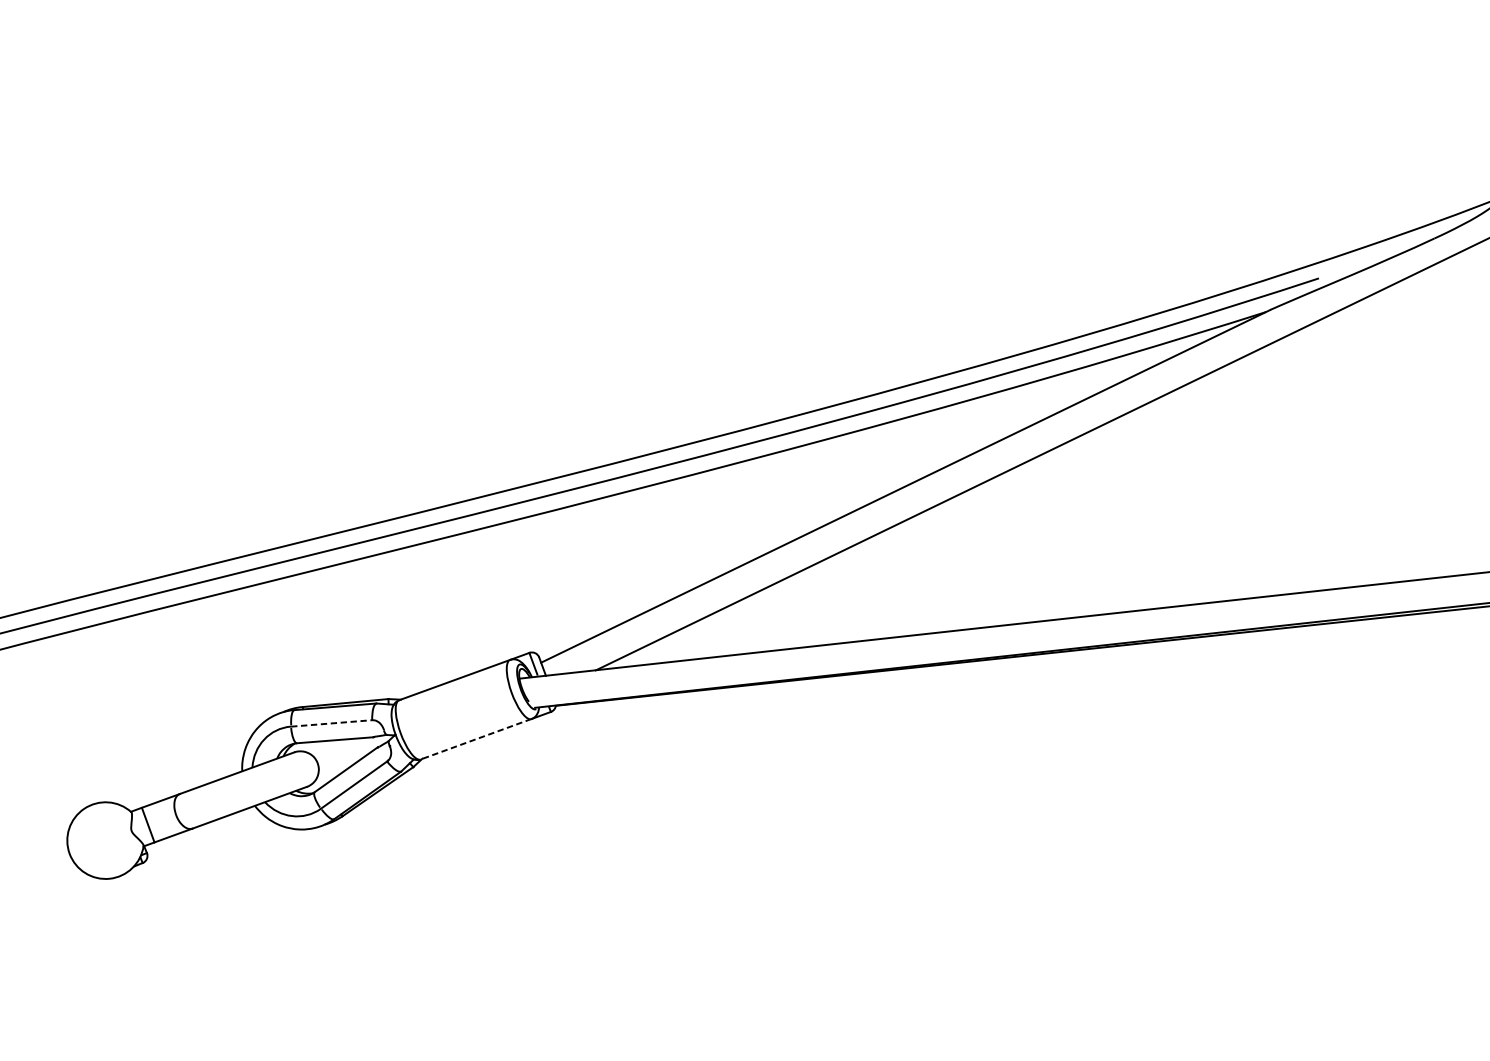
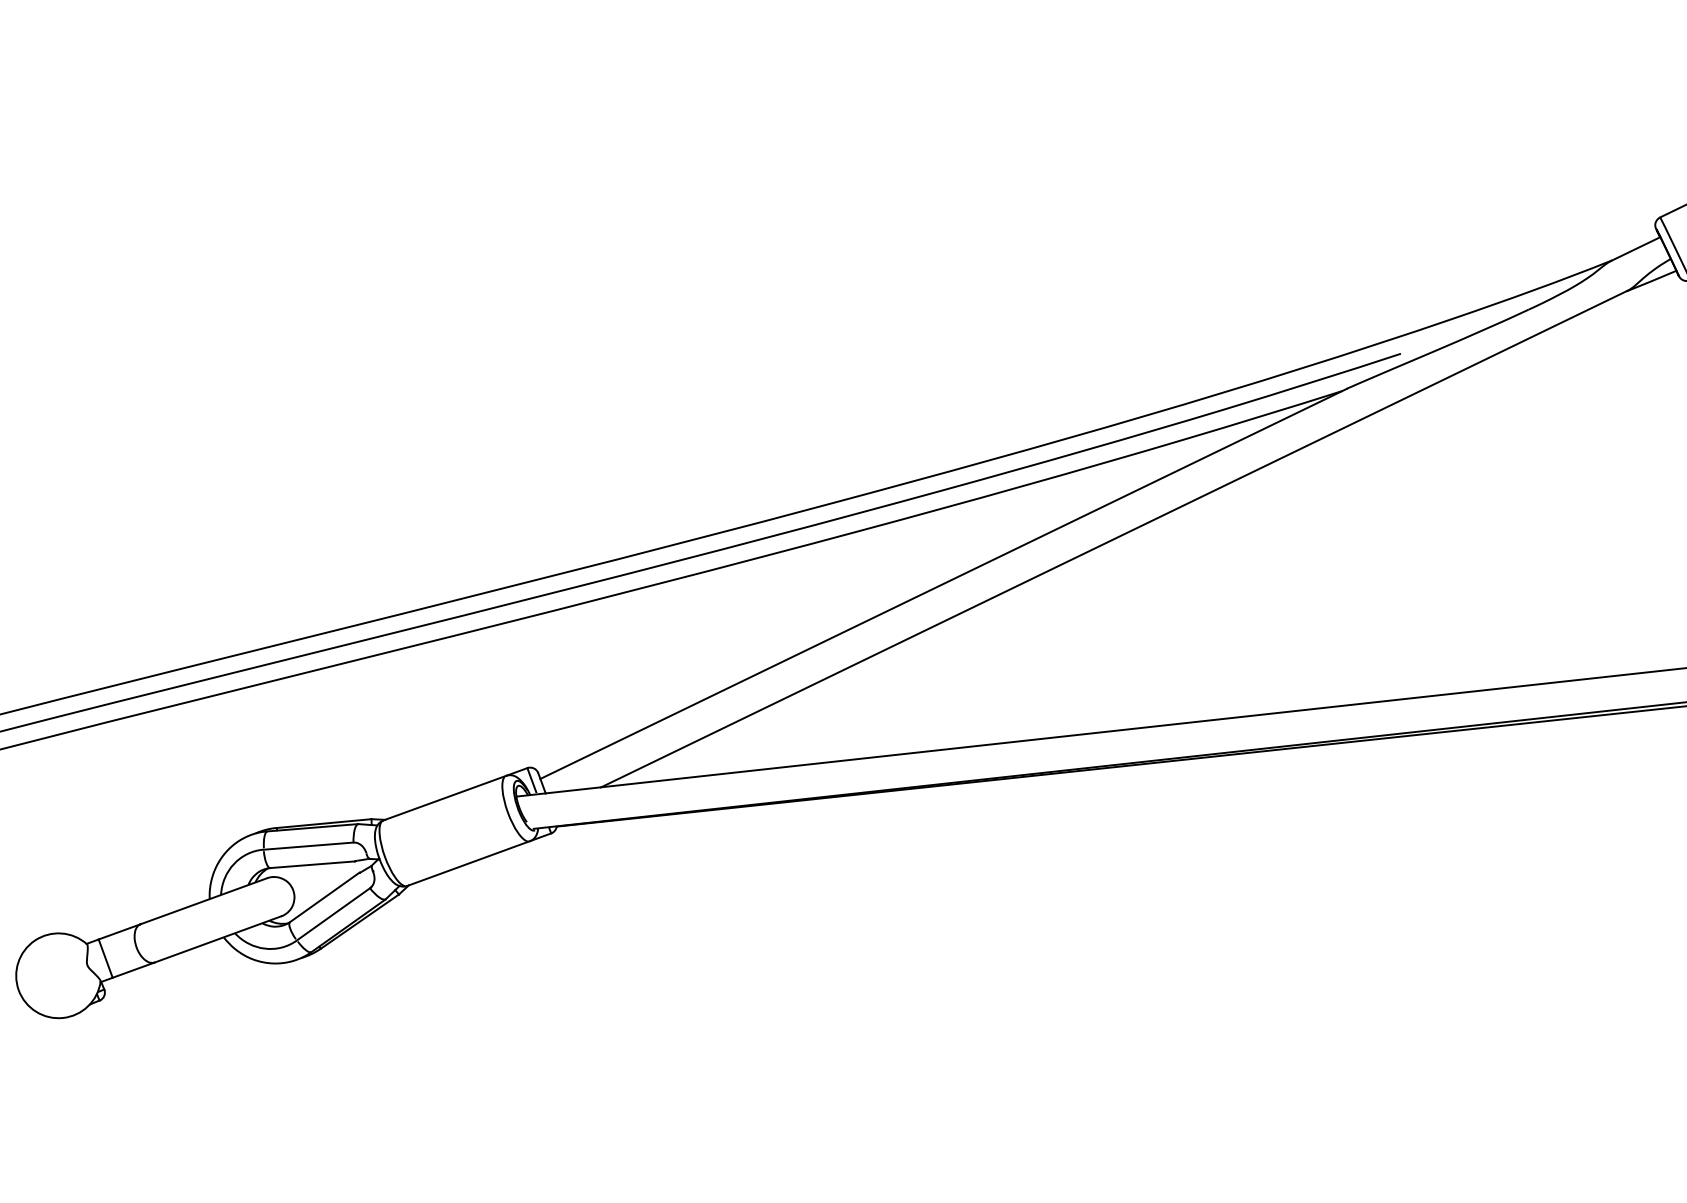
line: (331, 723) -> (308, 846), dashed -> solid
line: (476, 739) -> (468, 863), dashed -> solid

